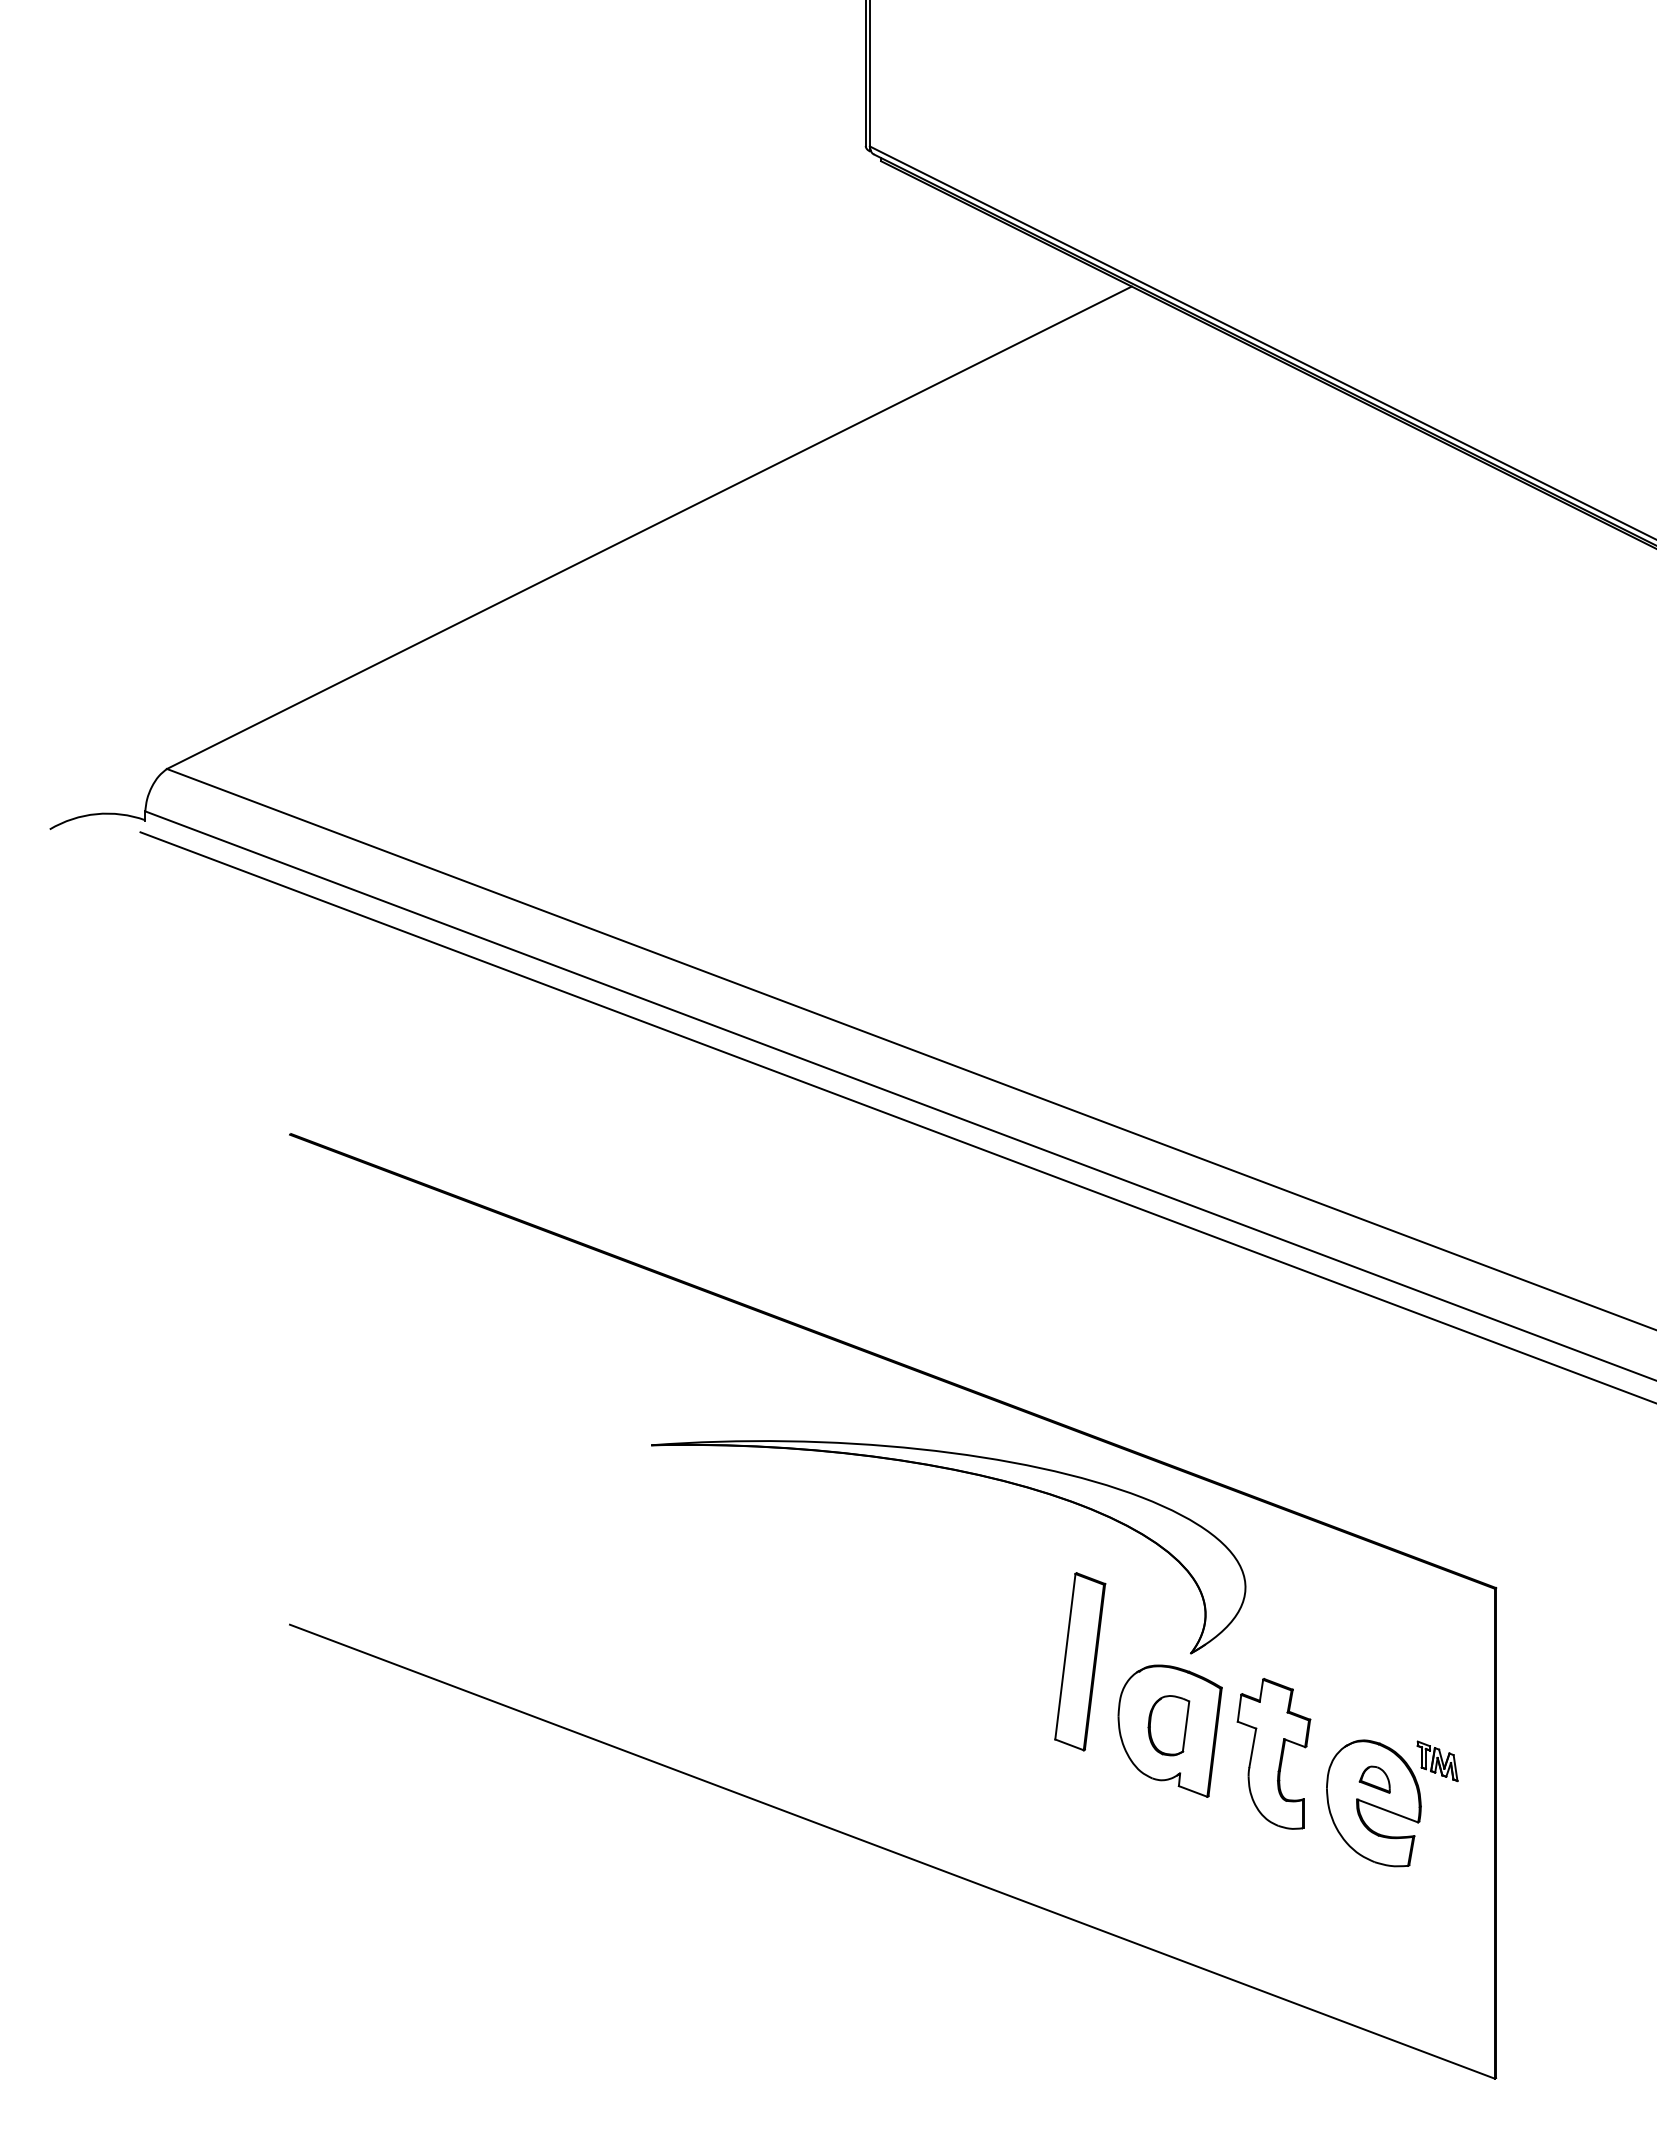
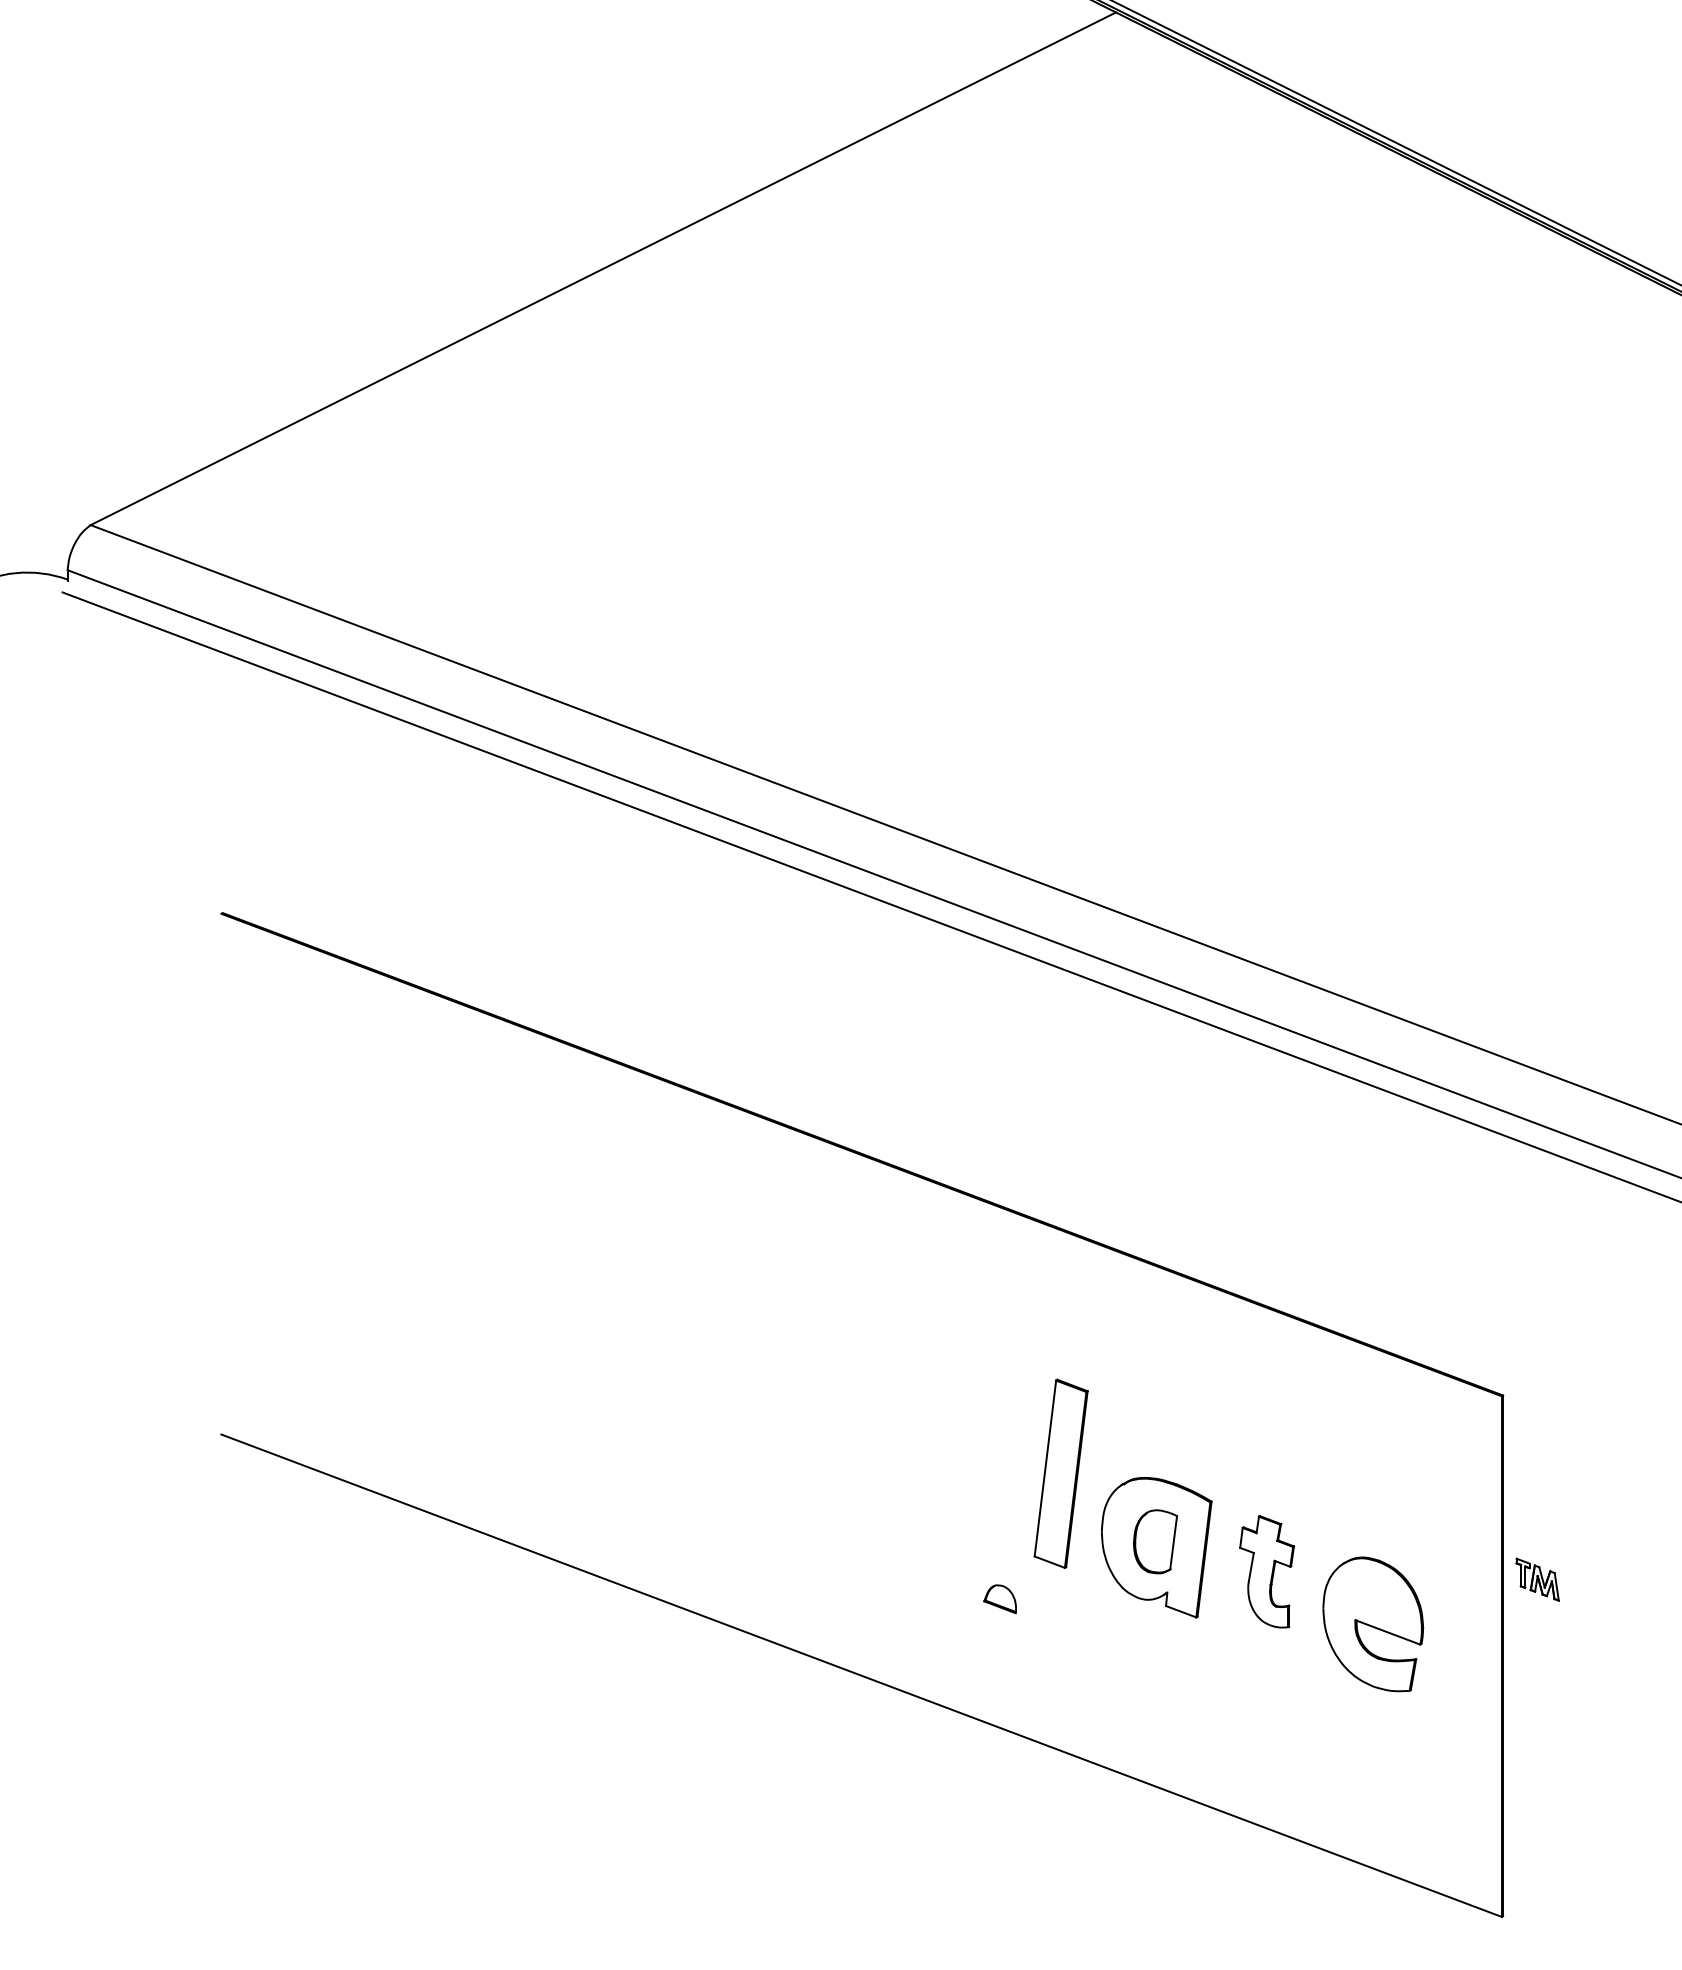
part: (965, 1473) -> (939, 1273), removed
part: (1273, 1753) -> (1266, 1571), size x0.7
part: (1437, 1761) -> (1537, 1579), moved
part: (1374, 1779) -> (999, 1598), moved

